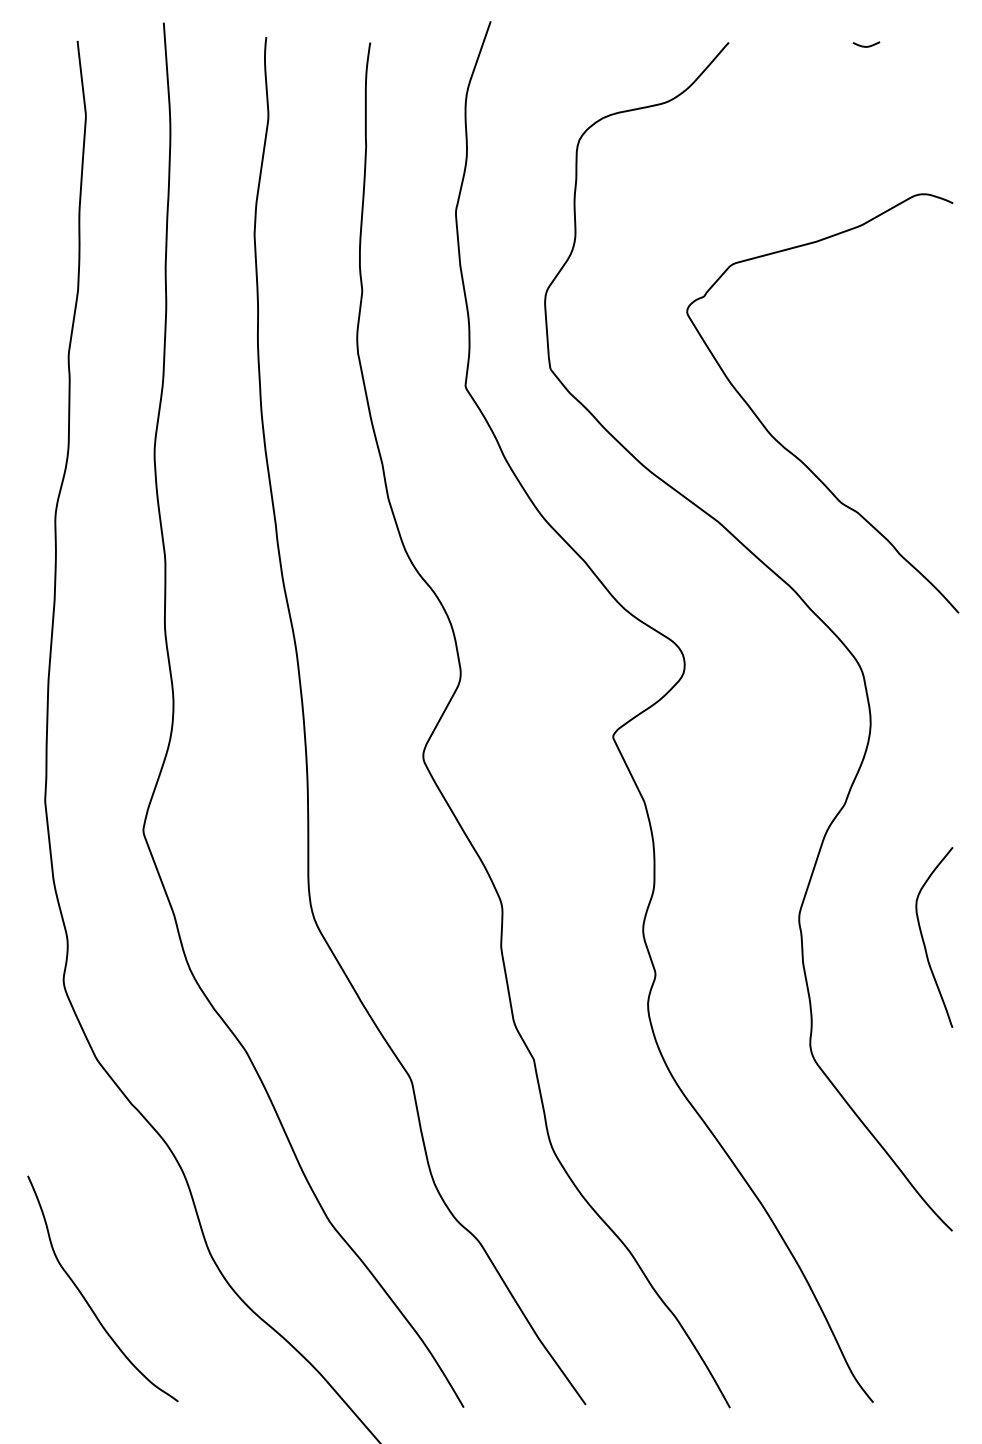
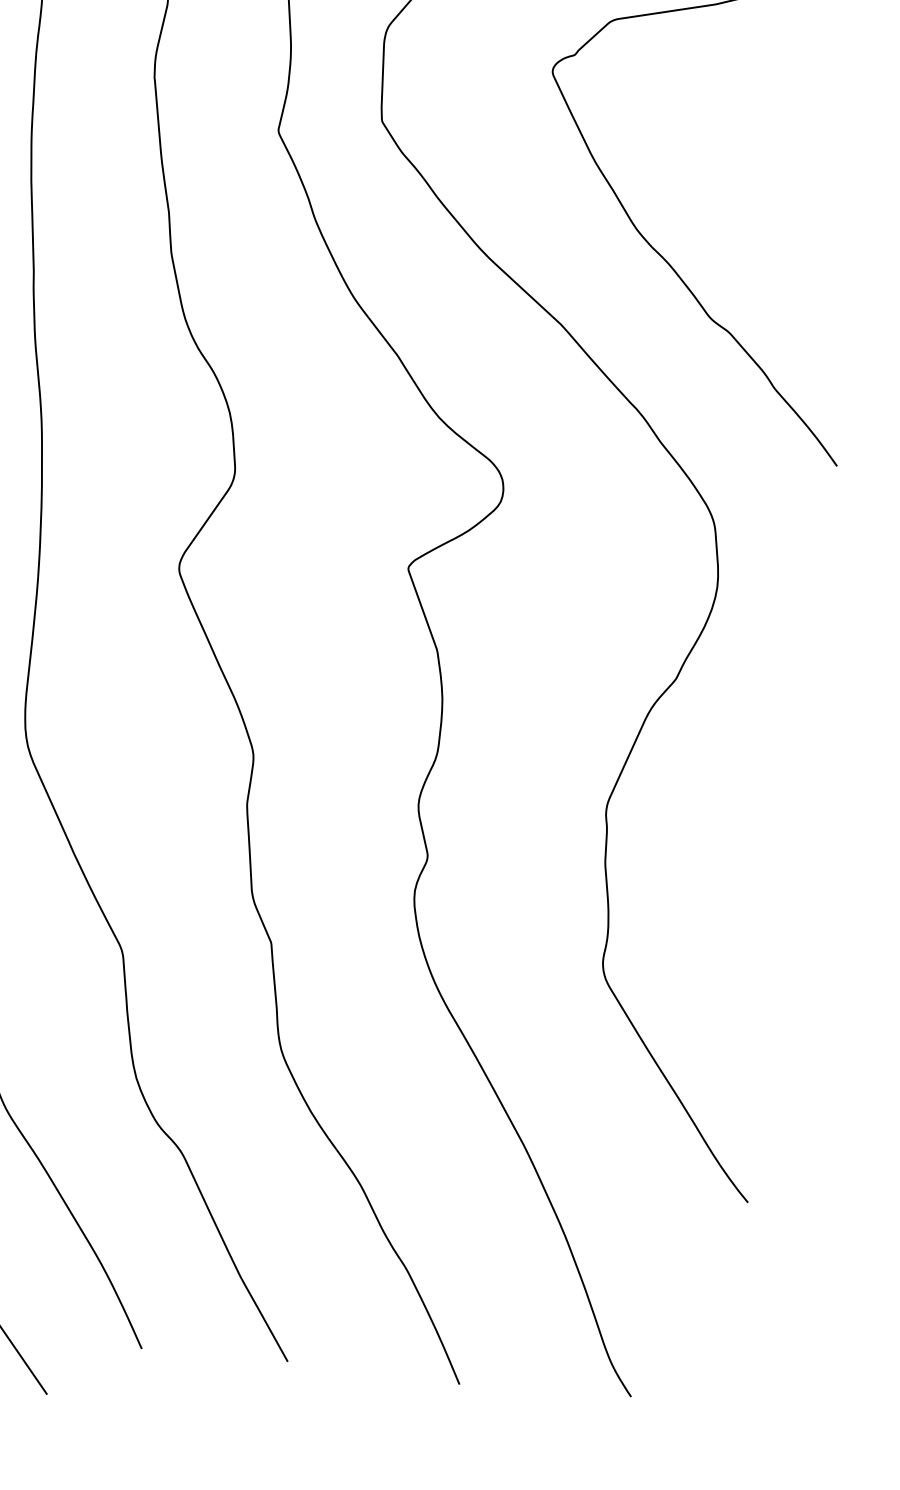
curve: (924, 940) -> (753, 852), removed

